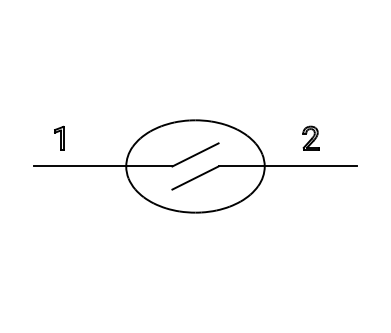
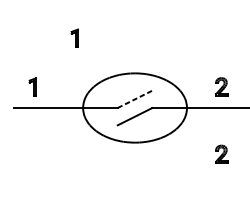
part: (115, 72) -> (75, 37), added
line: (195, 154) -> (135, 99), solid -> dashed
part: (310, 227) -> (221, 153), added

